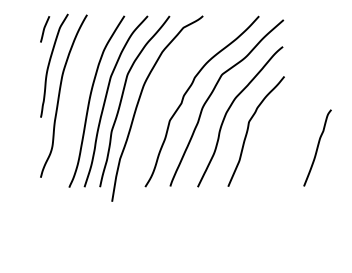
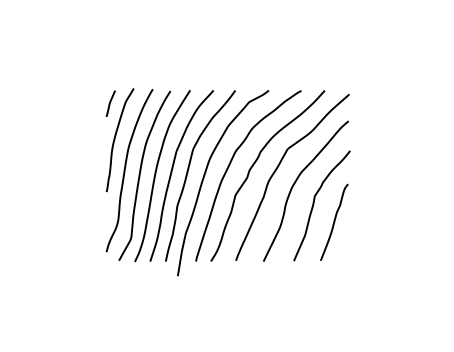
curve: (164, 91) -> (230, 165), added
curve: (74, 101) -> (140, 175), added
curve: (317, 147) -> (334, 221), moved

